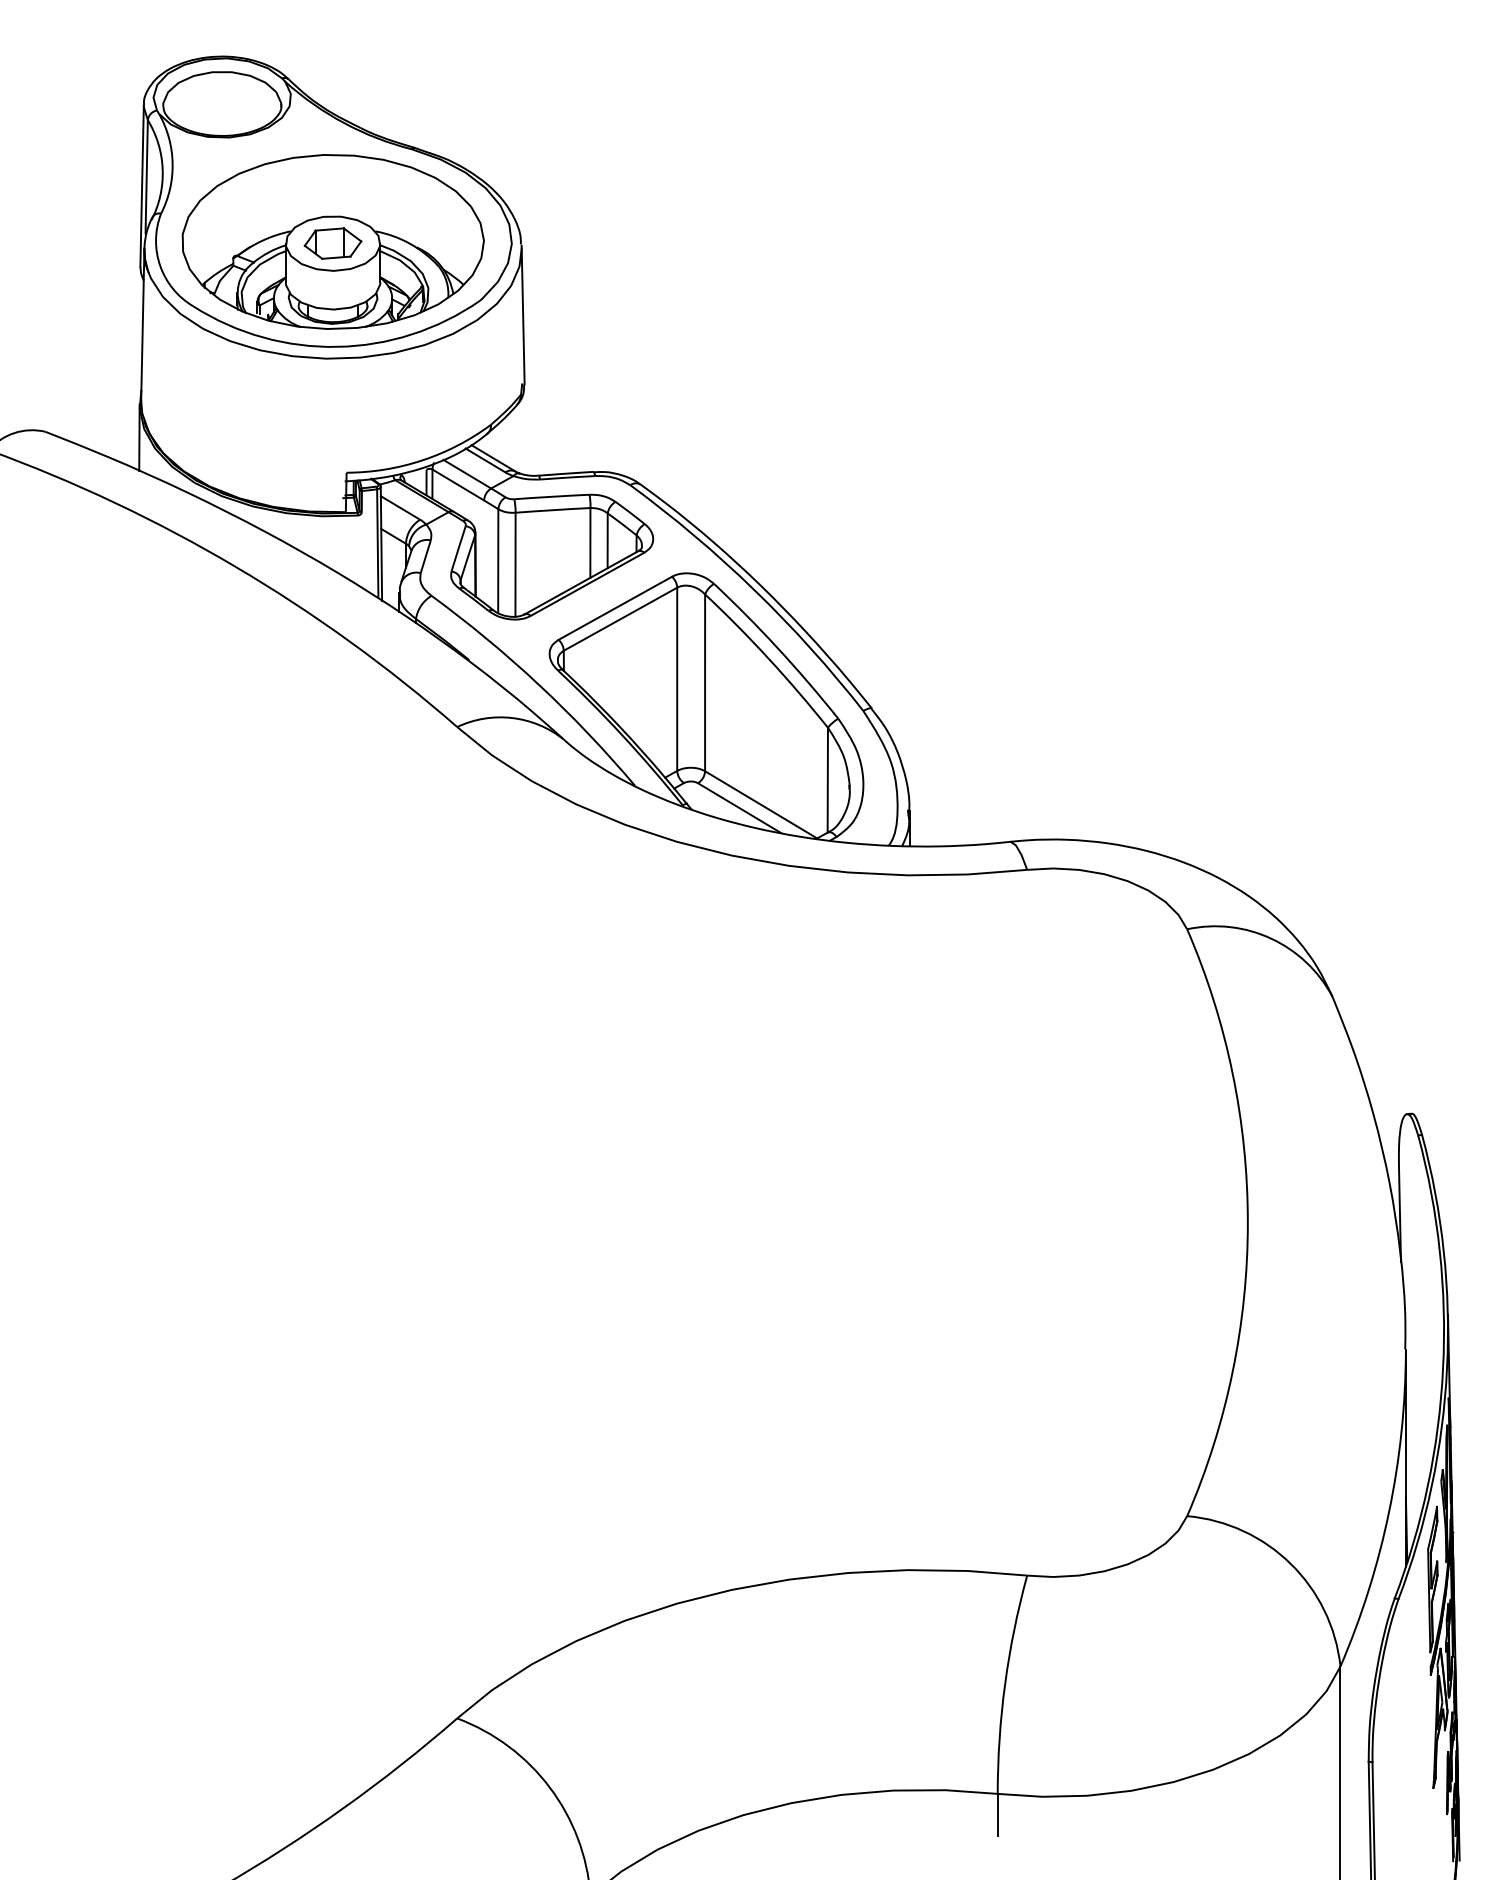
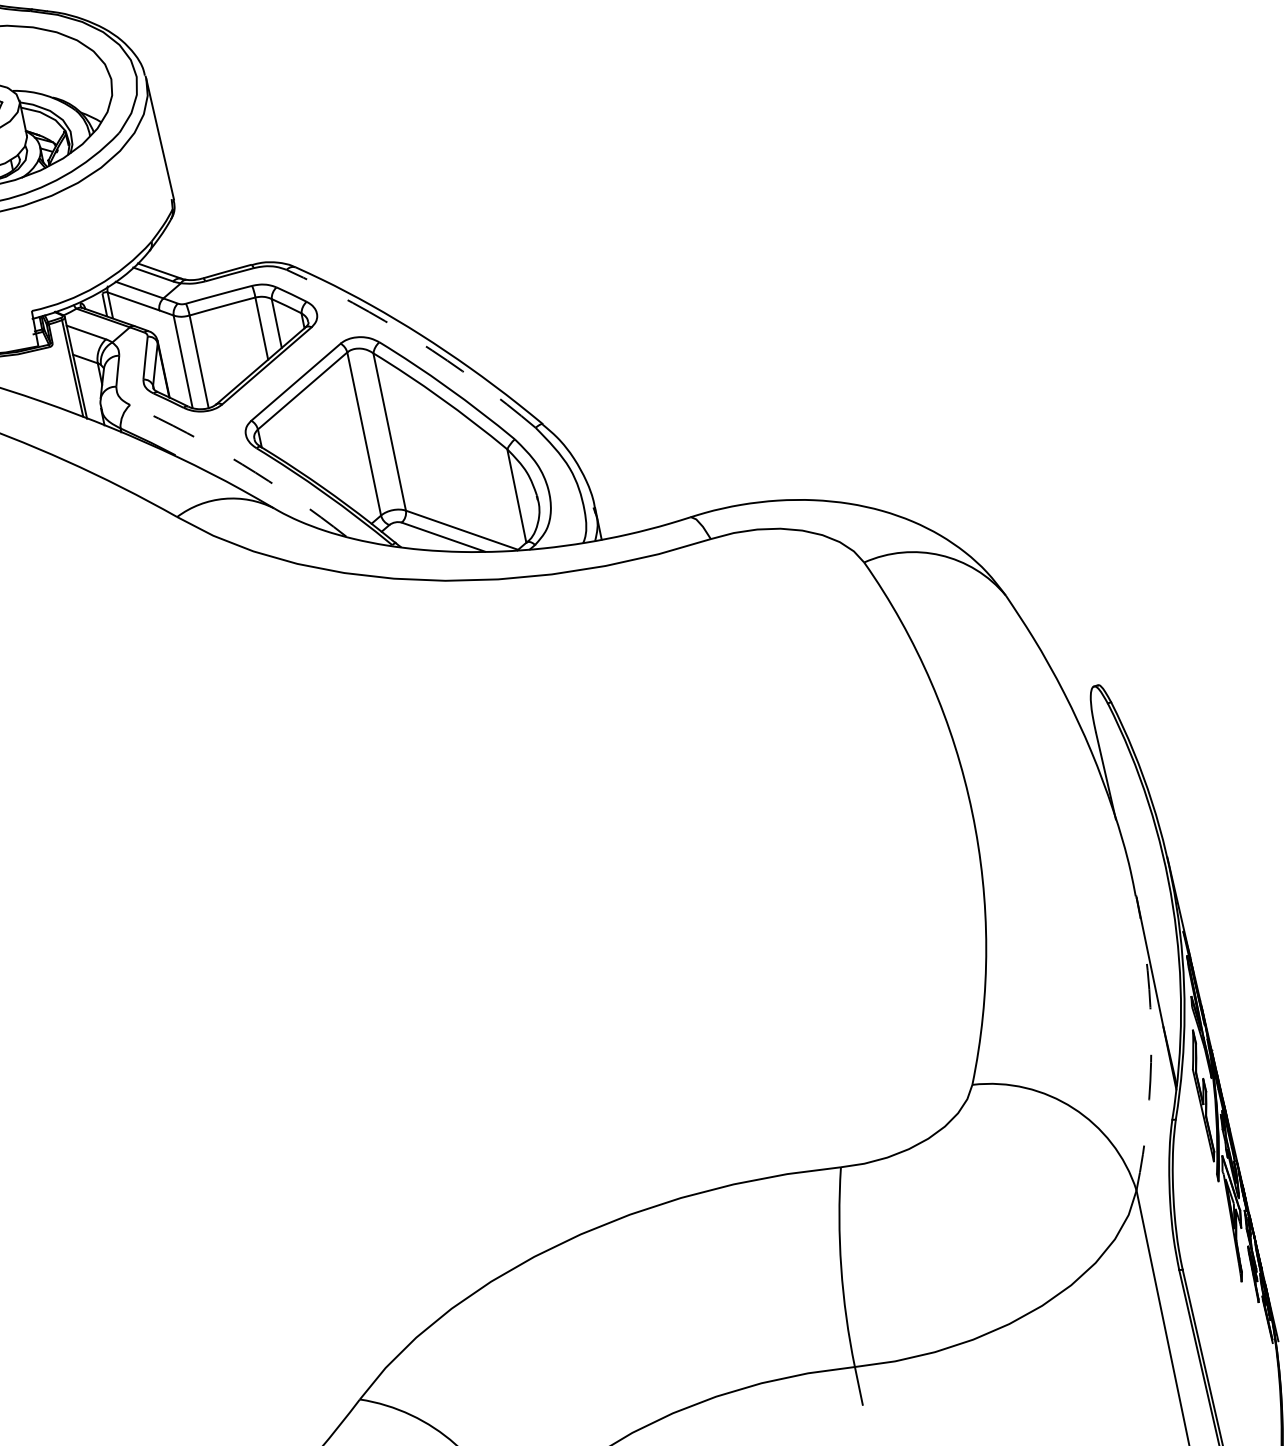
arc: (754, 590) -> (416, 340), solid -> dashed
arc: (538, 684) -> (241, 464), solid -> dashed
arc: (1389, 1512) -> (1151, 1044), solid -> dashed

